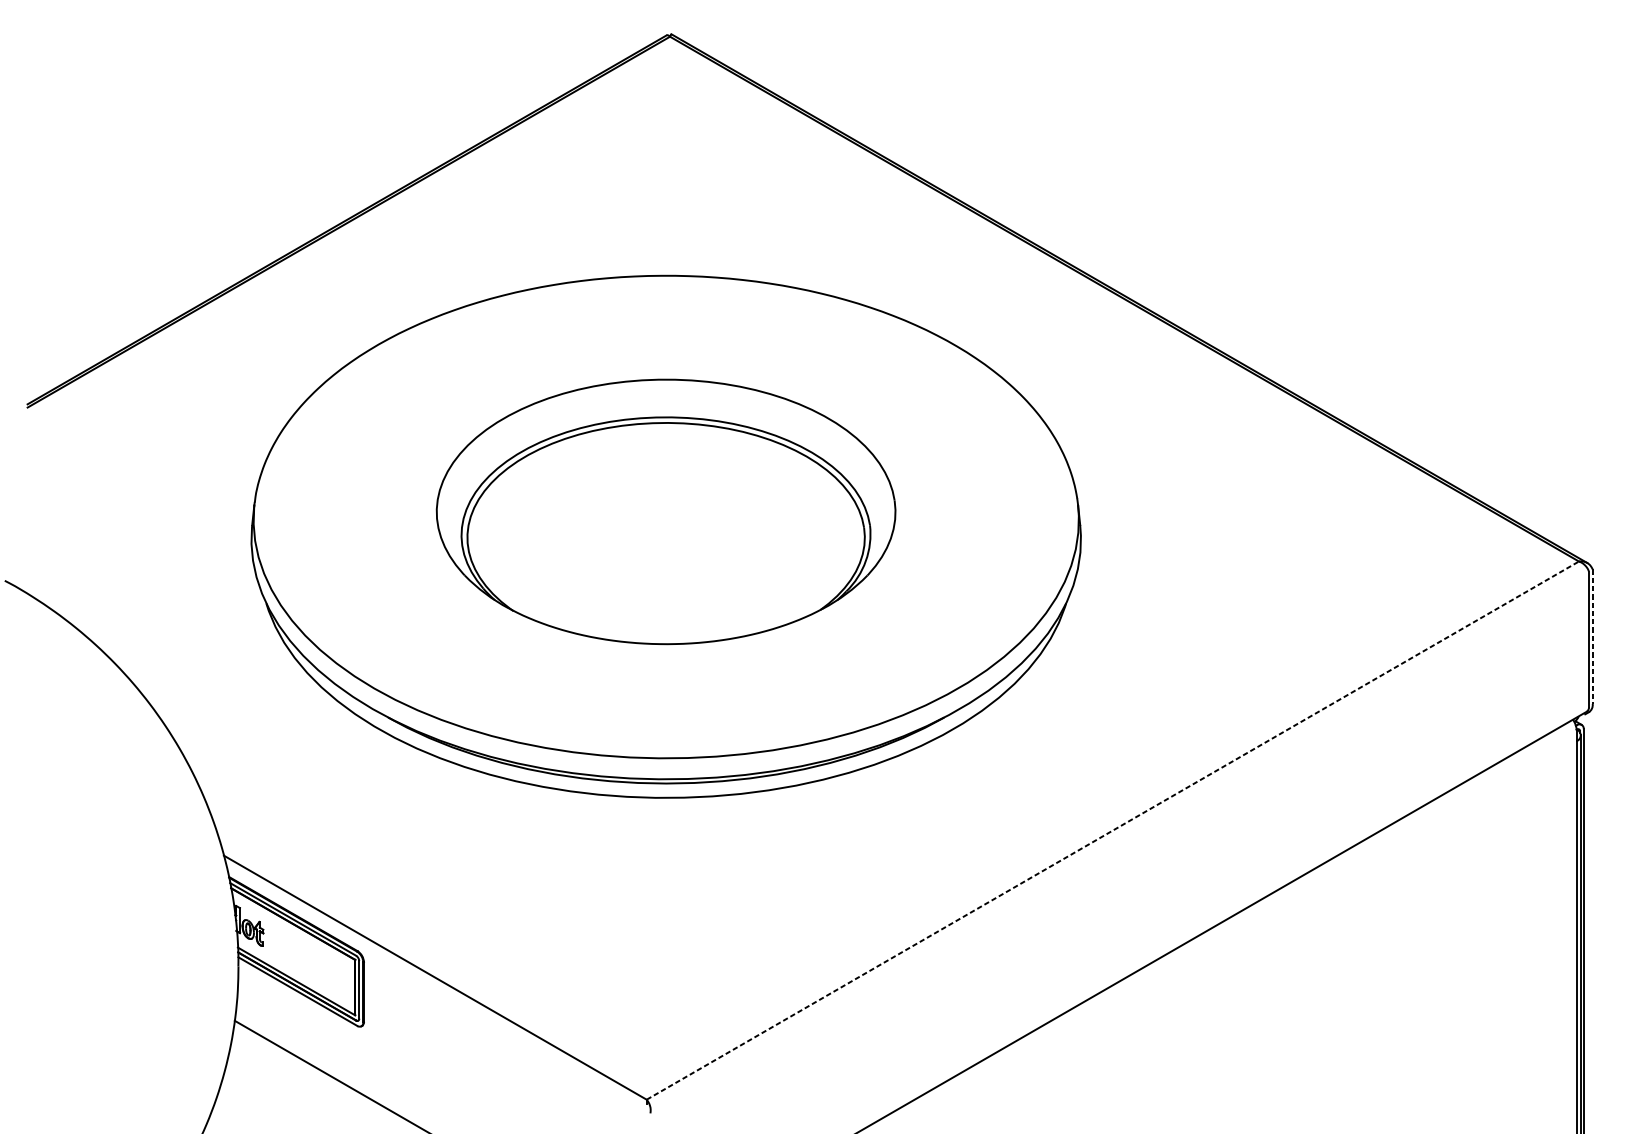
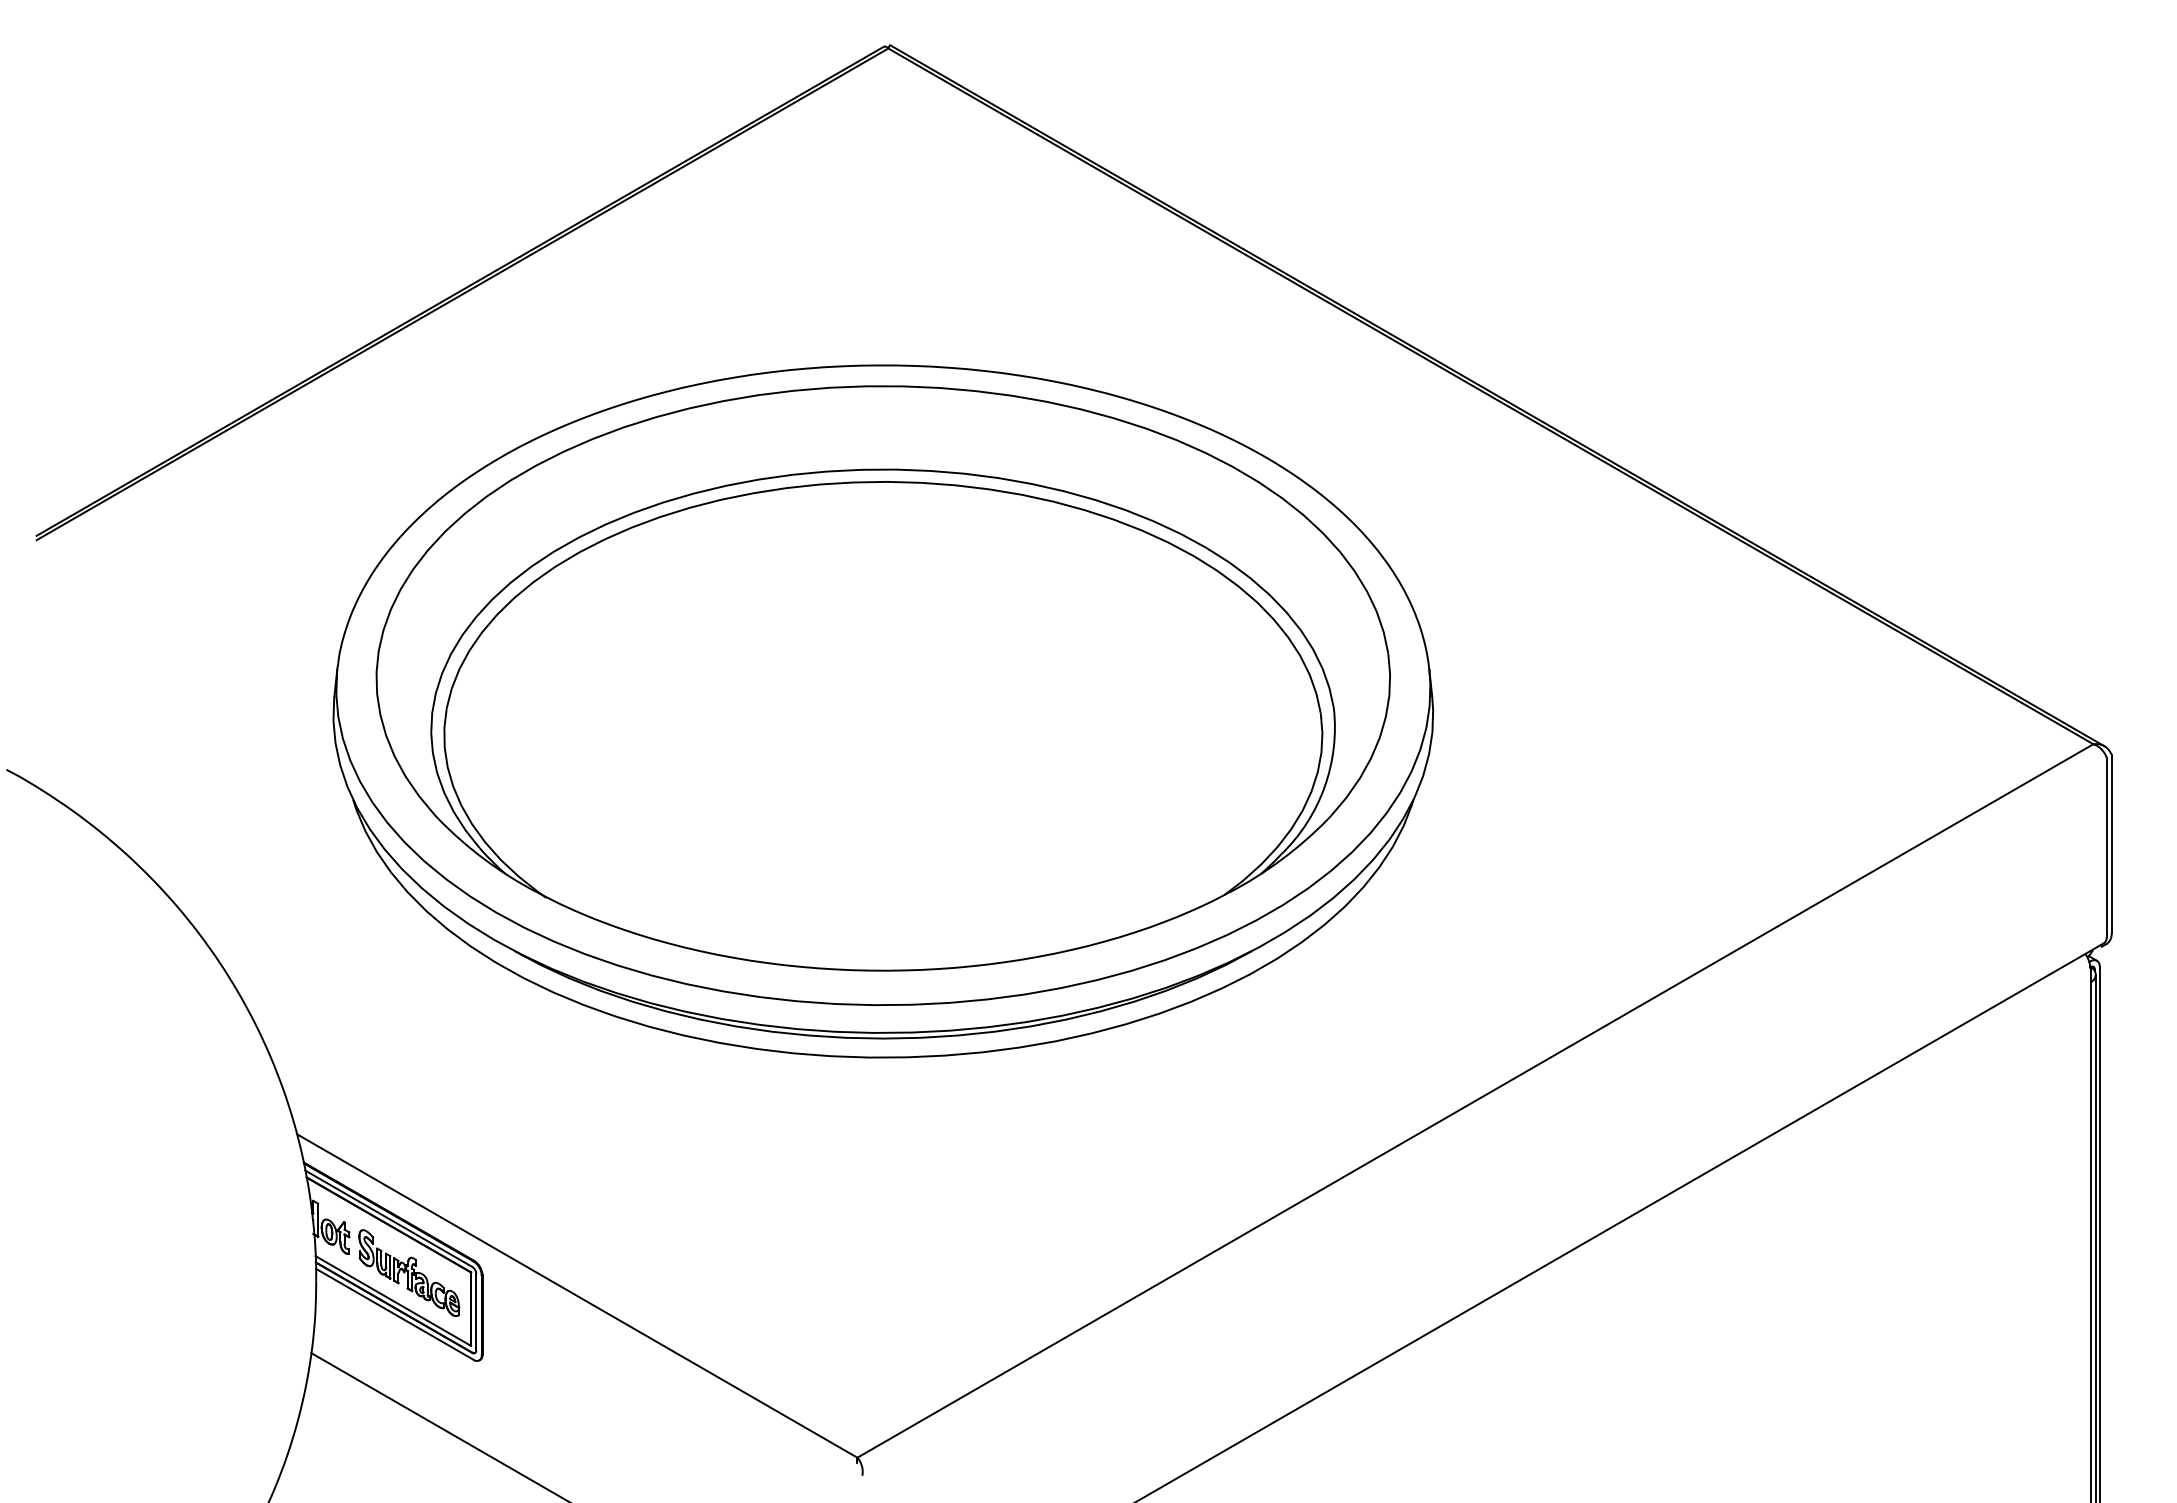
part: (665, 511) -> (882, 678), size x1.67
line: (1592, 637) -> (2111, 844), dashed -> solid
line: (1112, 830) -> (1475, 1100), dashed -> solid
part: (308, 959) -> (409, 1272), added

